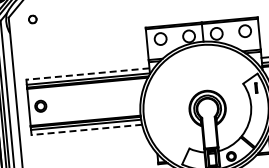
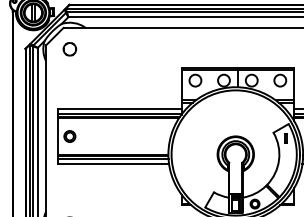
part: (32, 19) -> (69, 49), size x1.67
line: (87, 73) -> (119, 108), dashed -> solid
line: (86, 130) -> (113, 164), dashed -> solid

